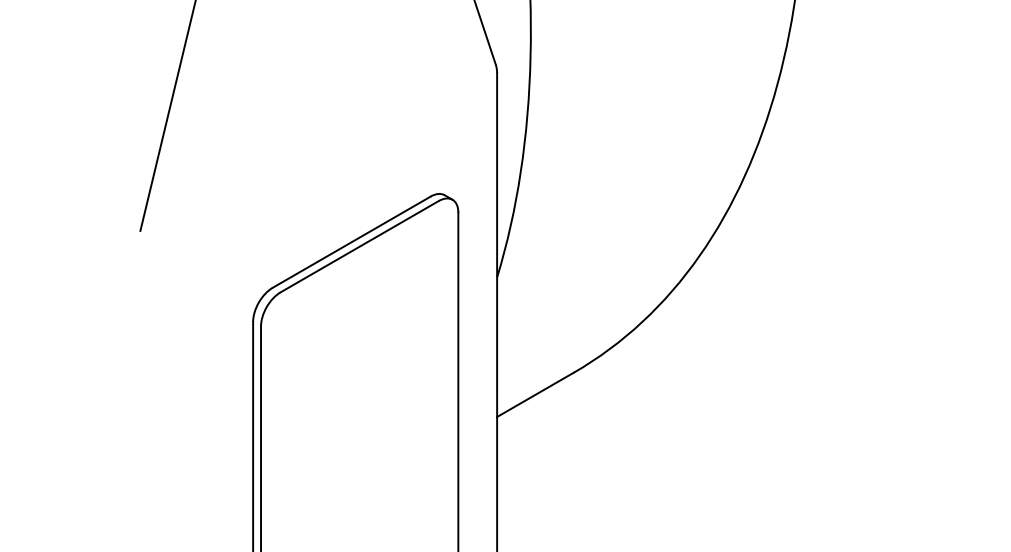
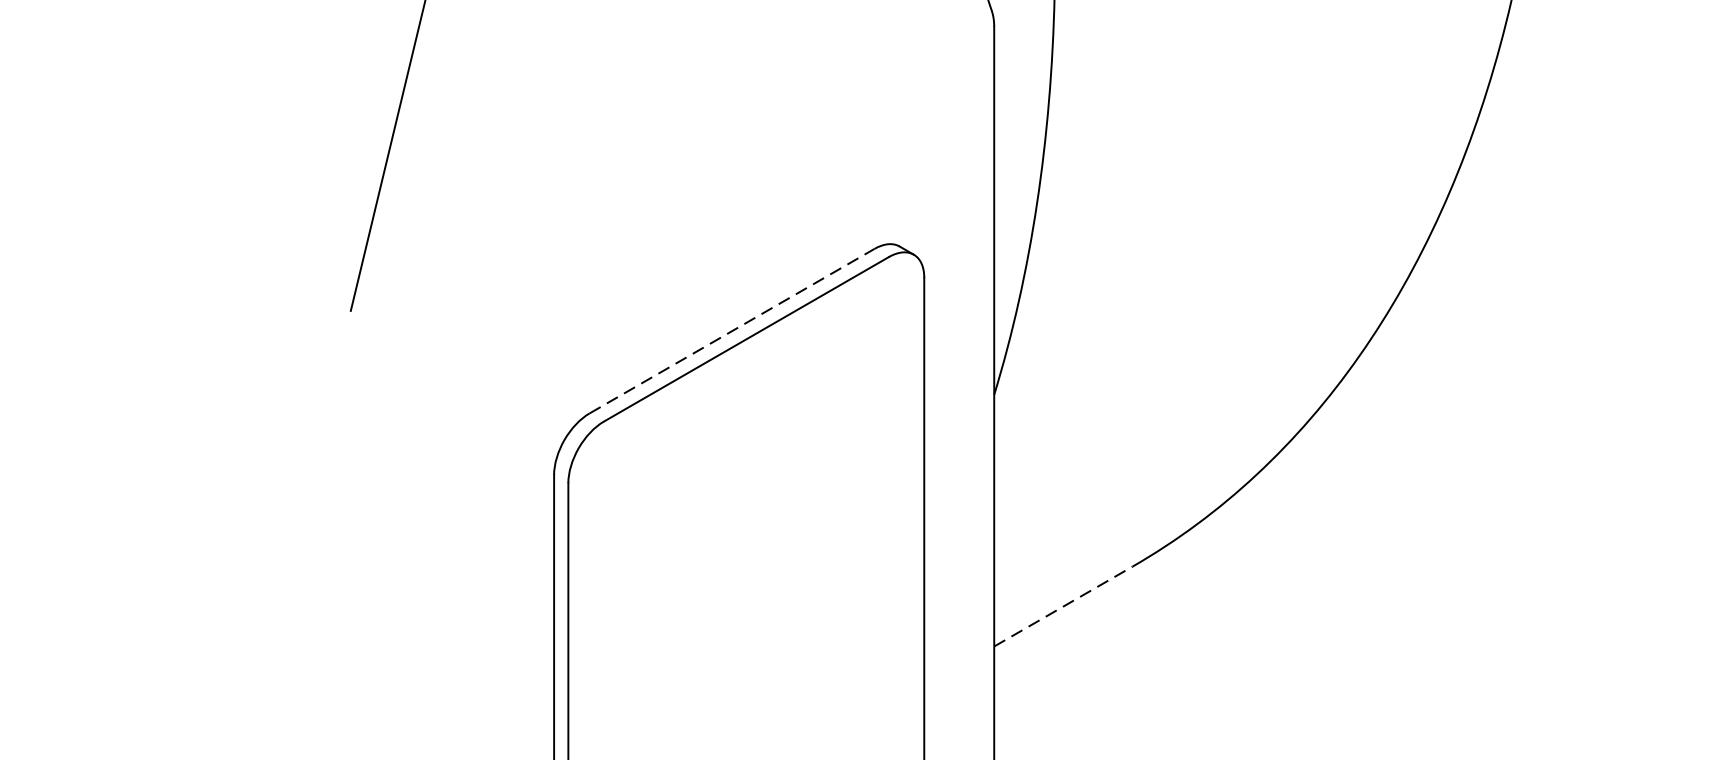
line: (352, 241) -> (733, 329), solid -> dashed
line: (535, 394) -> (1063, 605), solid -> dashed

